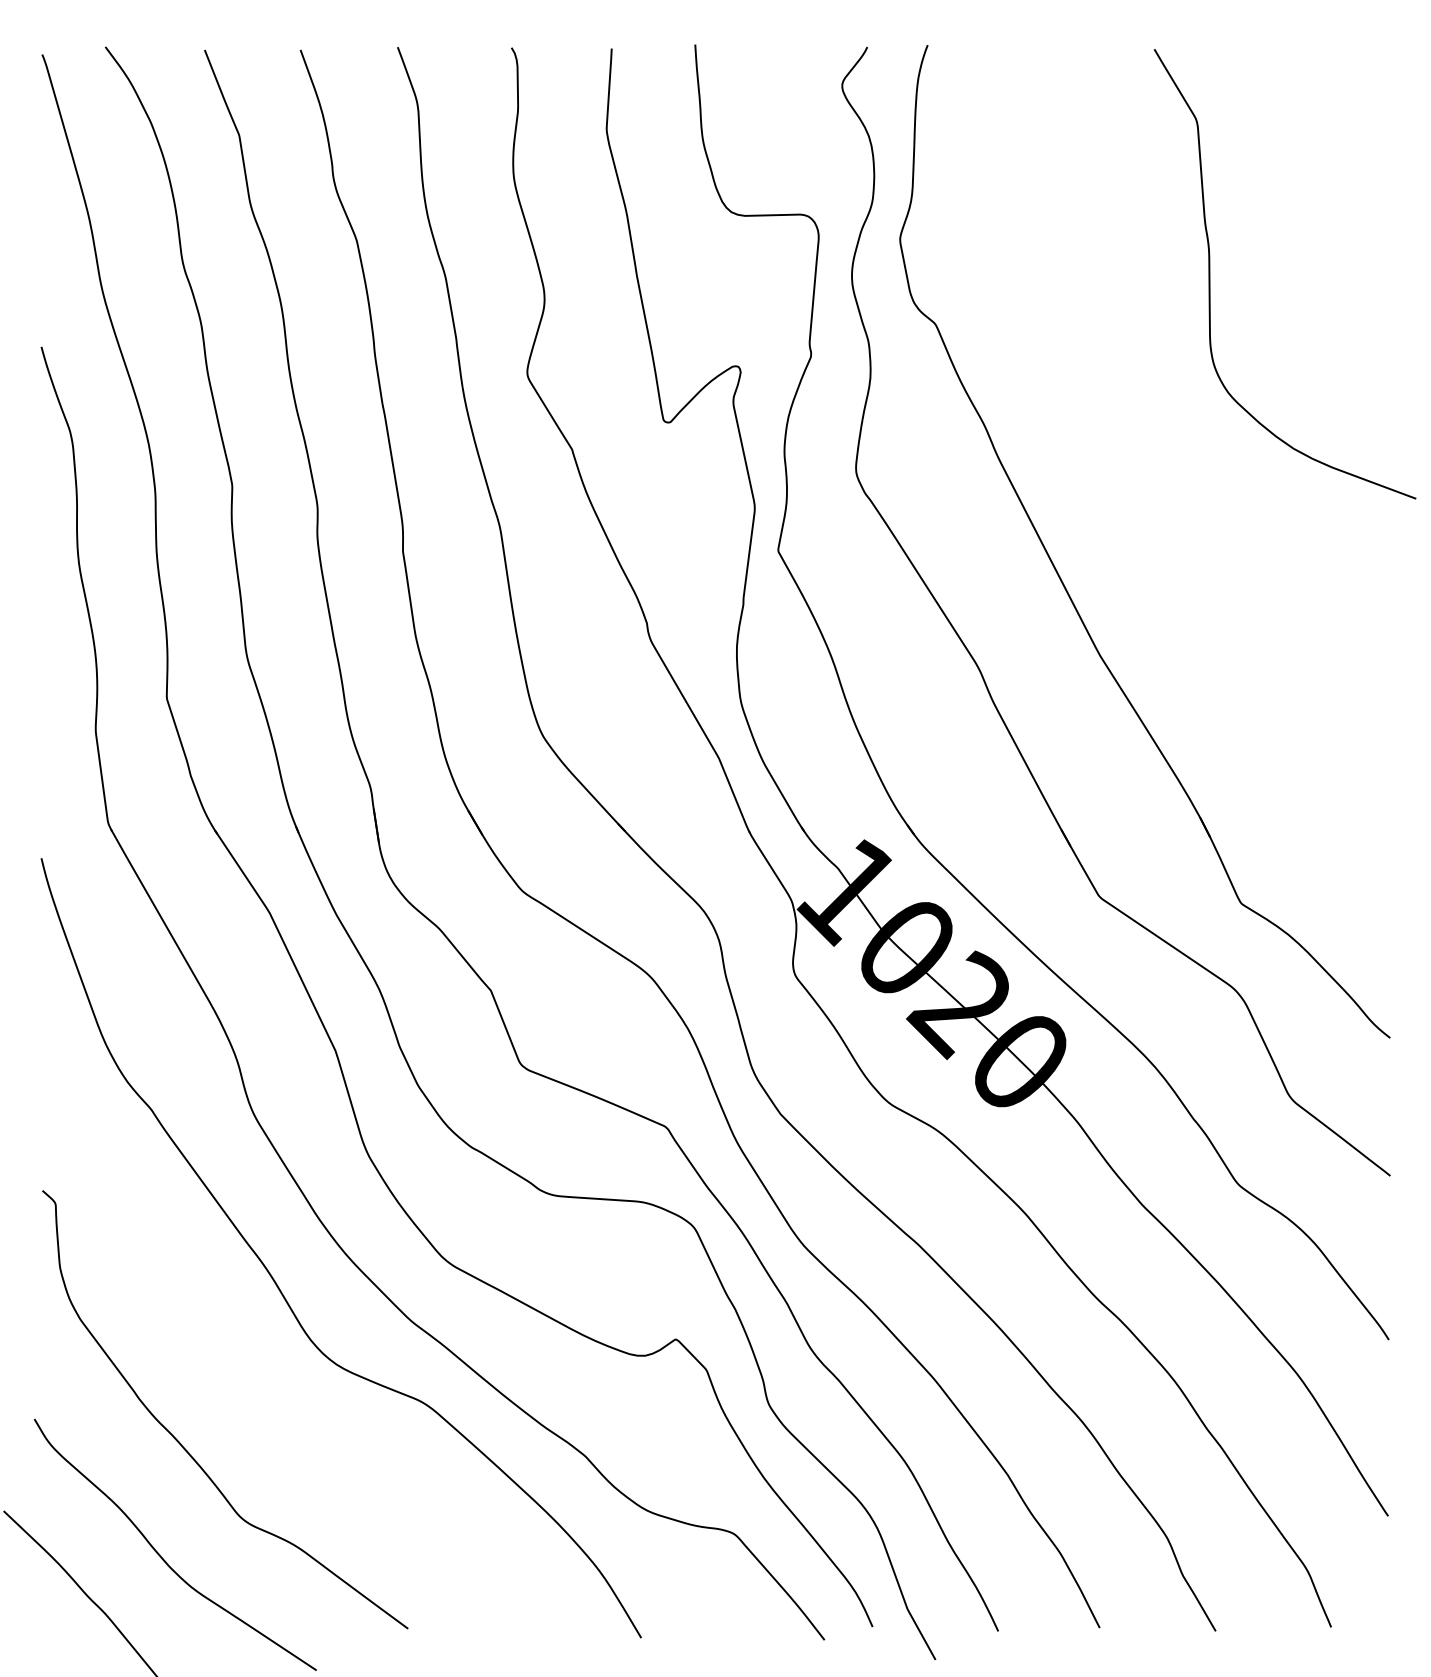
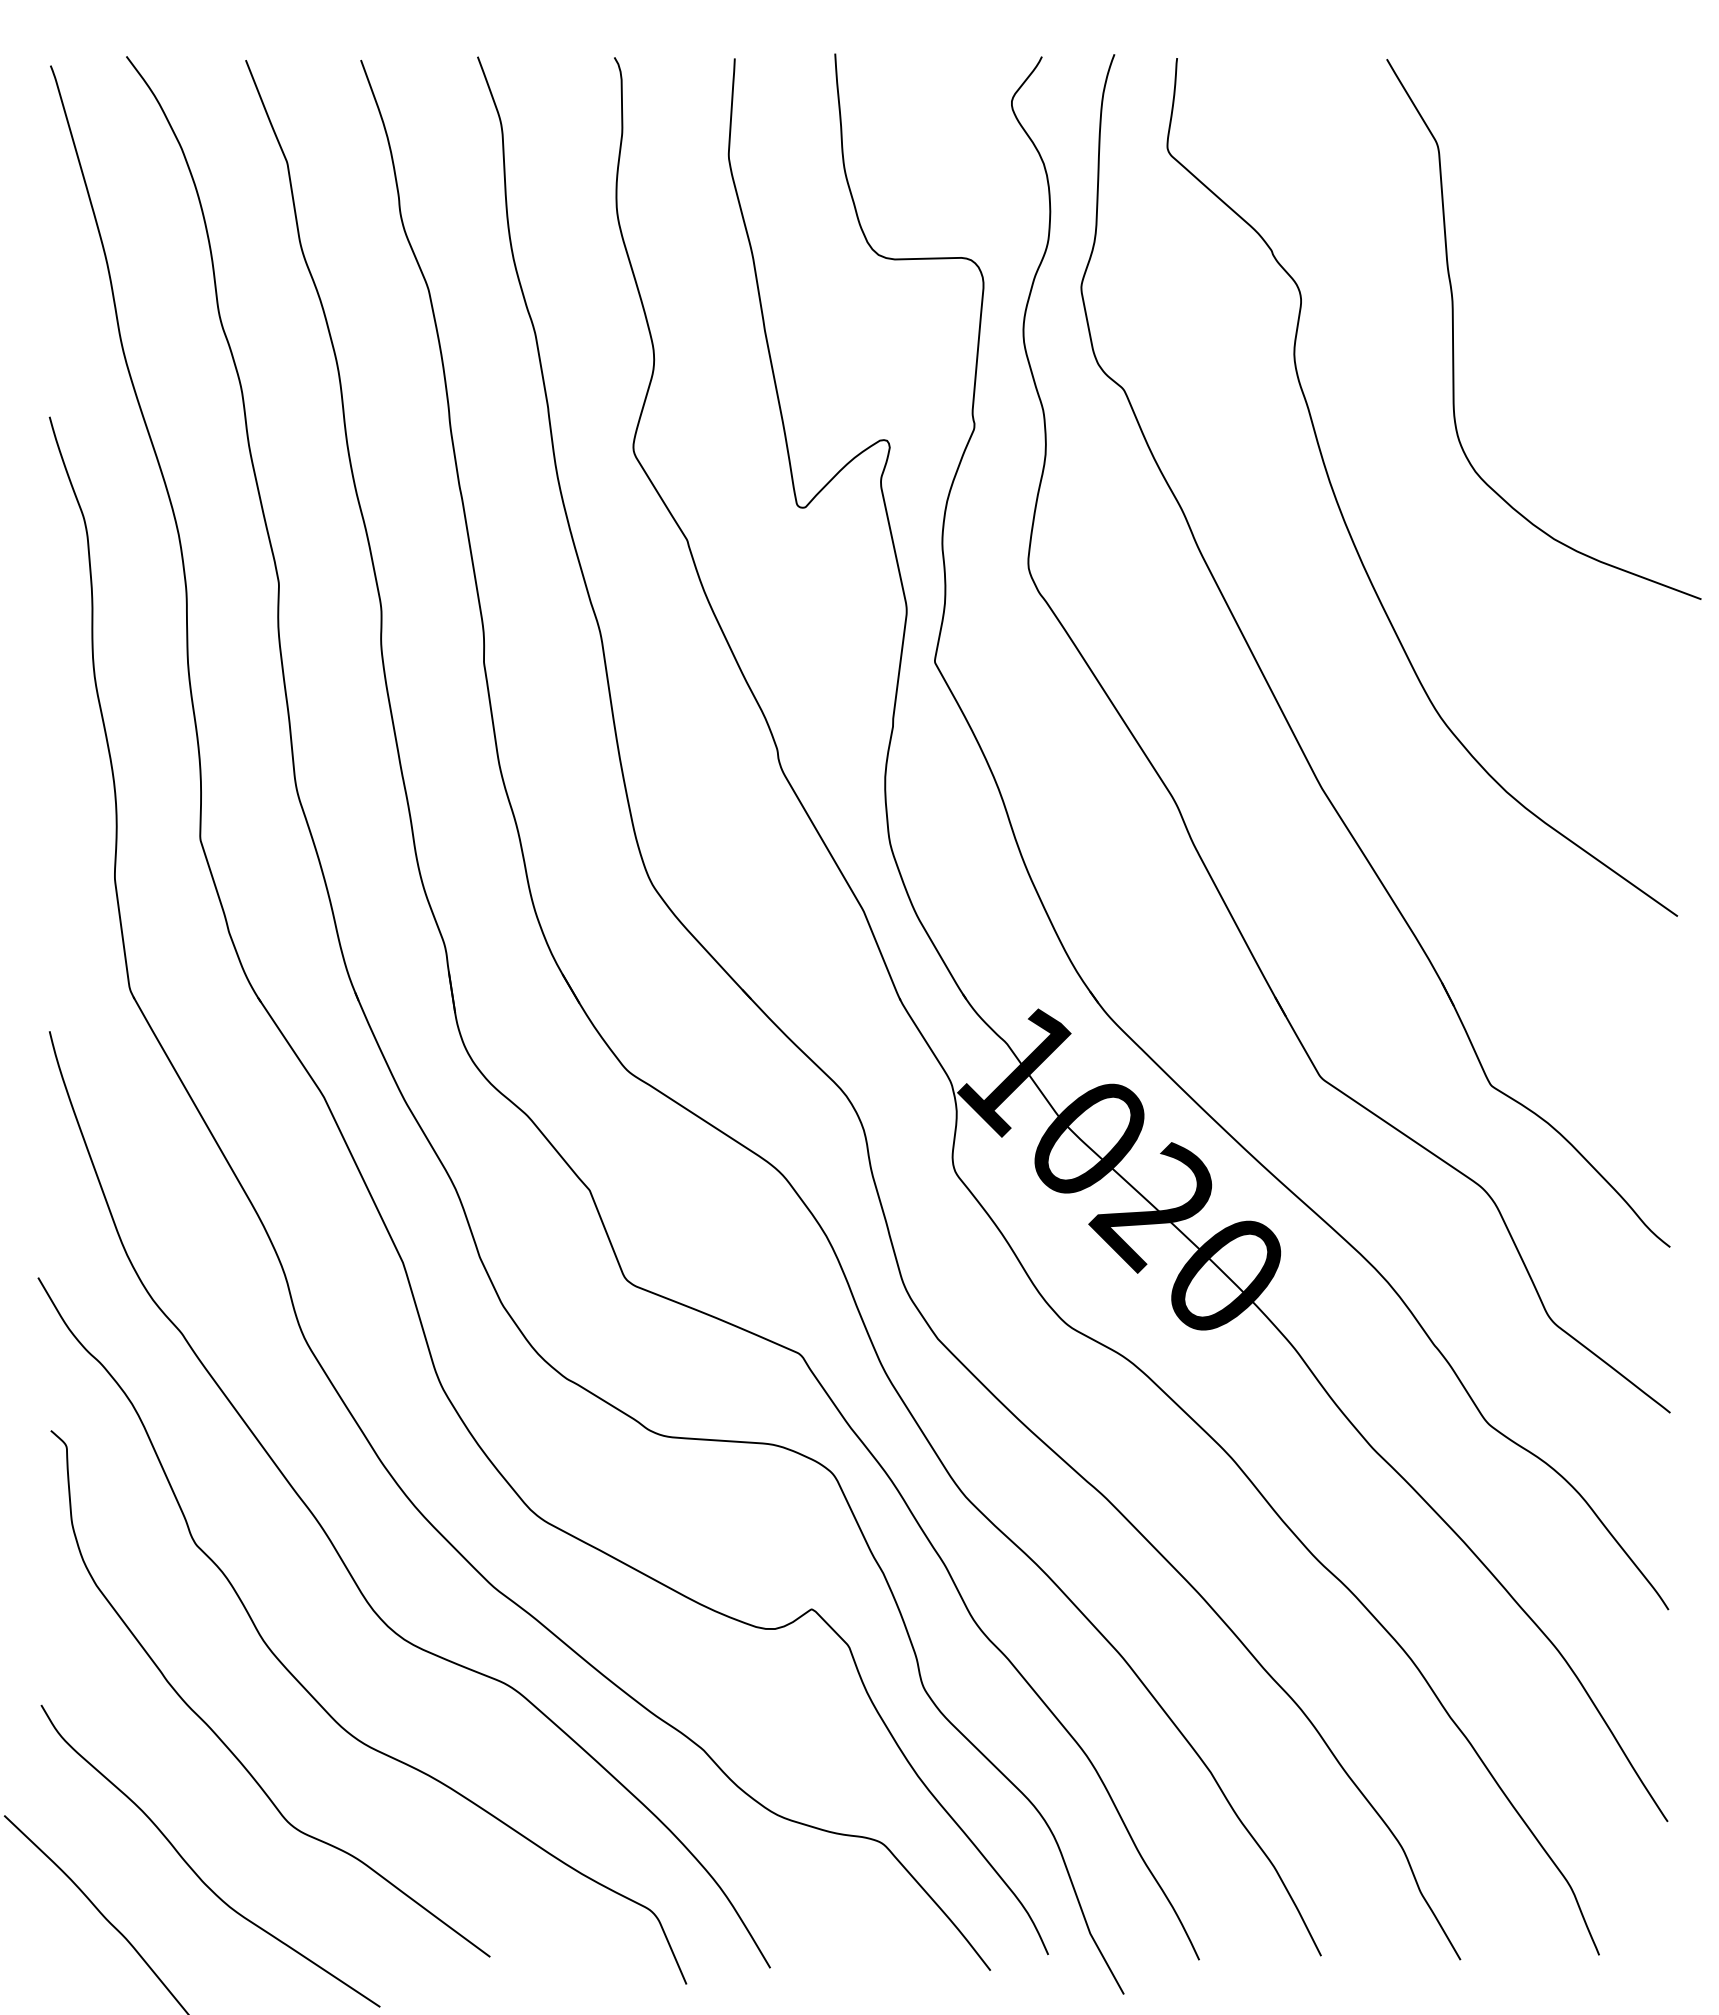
curve: (1119, 433) -> (1345, 520), added
curve: (254, 1404) -> (305, 1687), added

